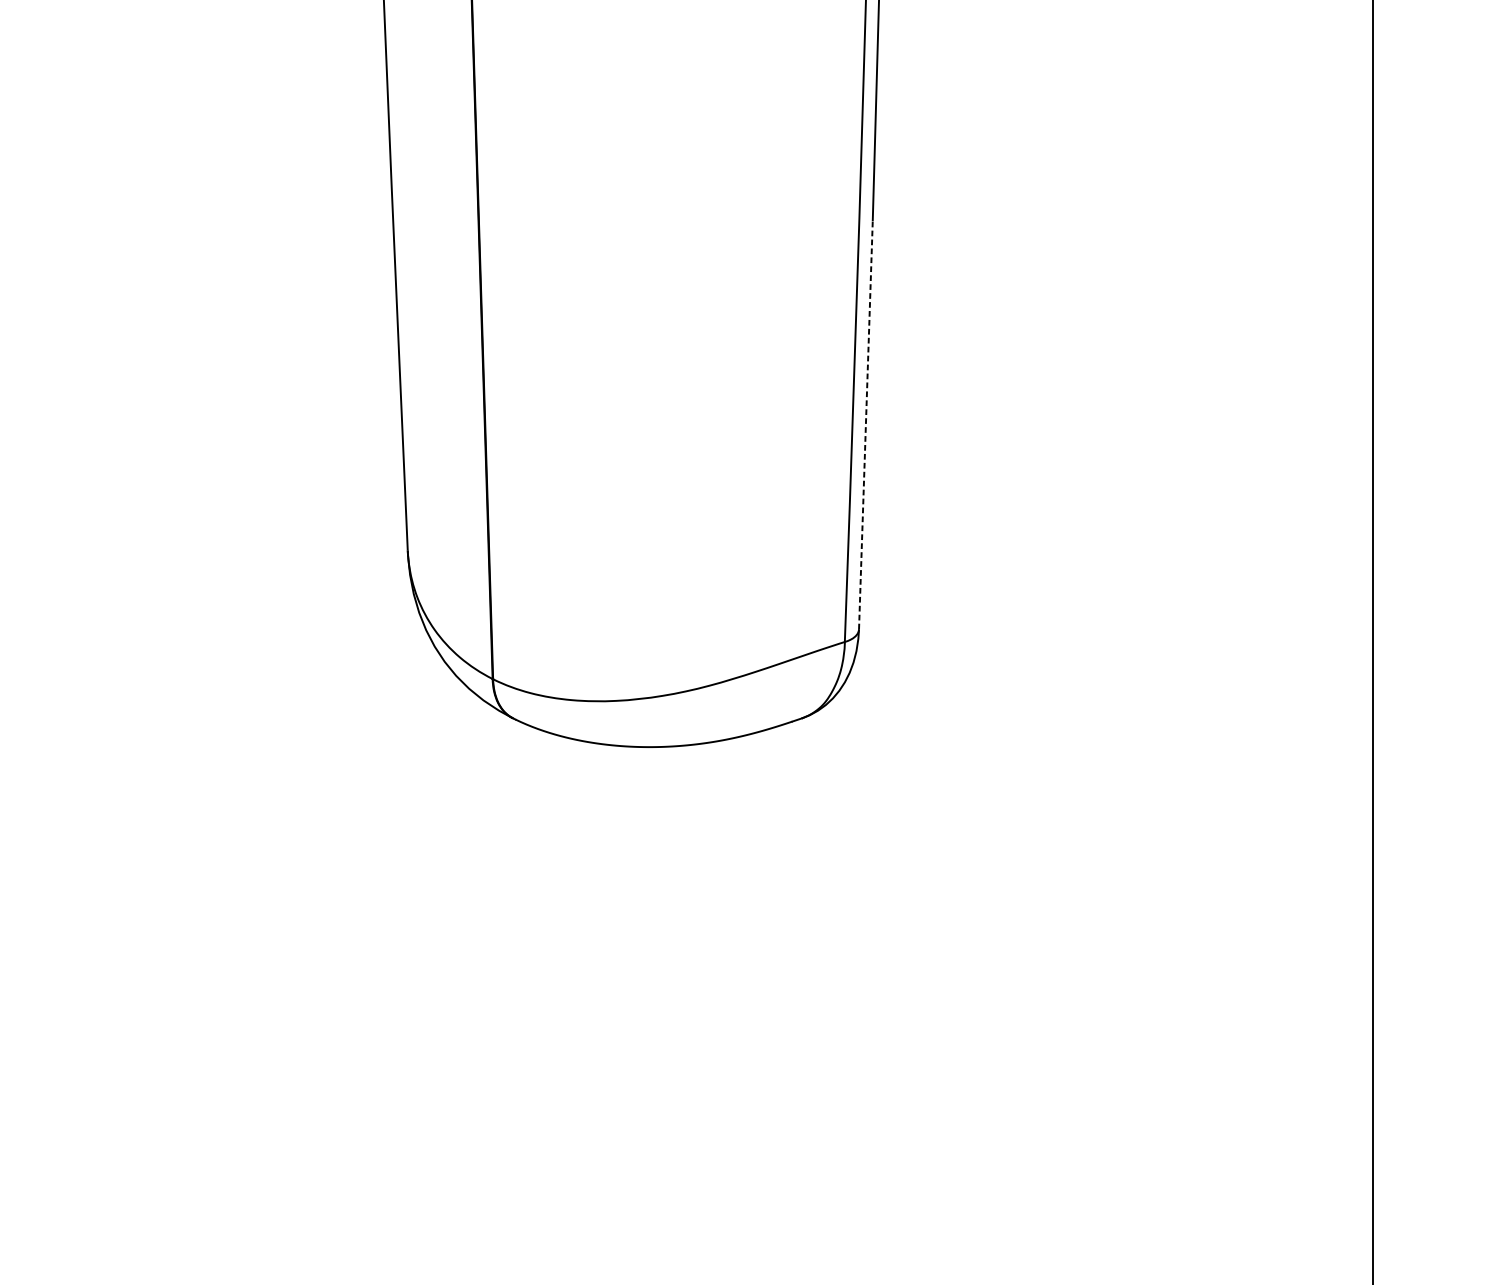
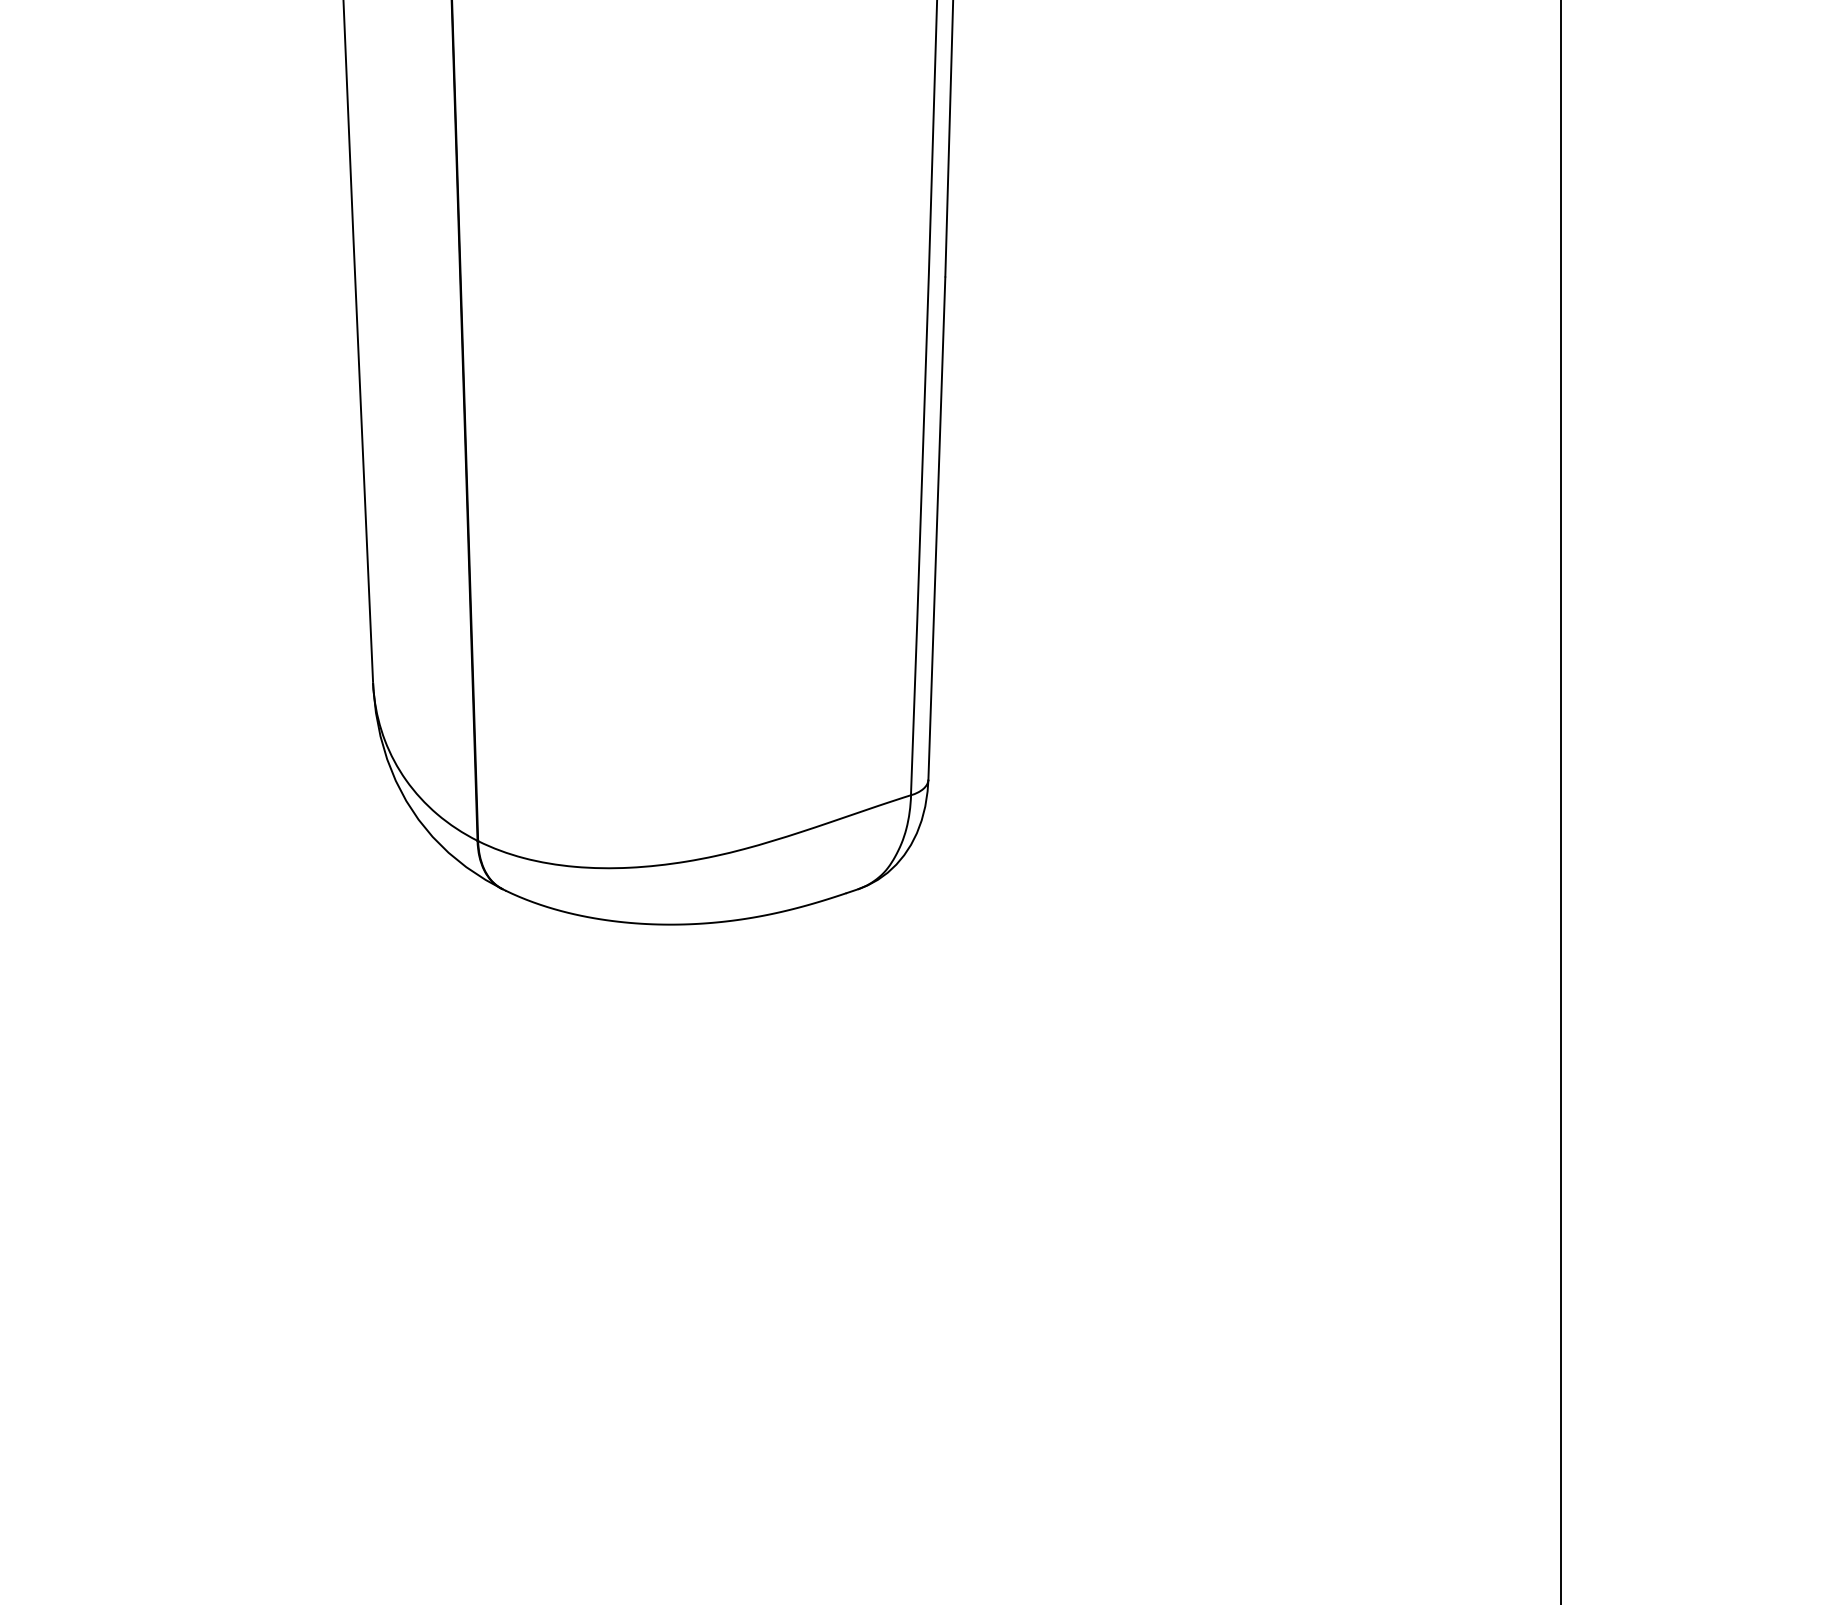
line: (865, 425) -> (936, 528), dashed -> solid

